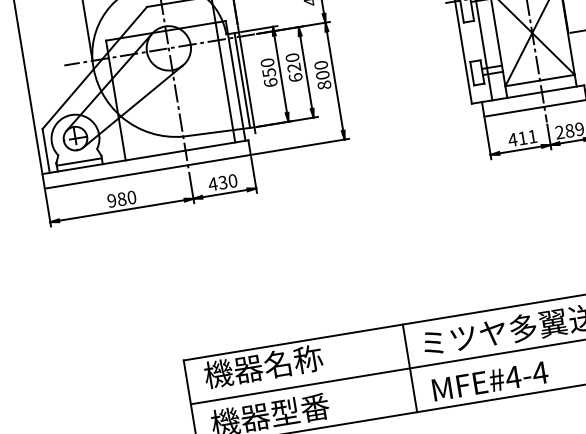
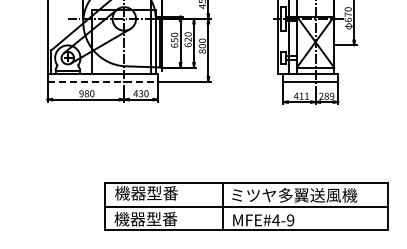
line: (149, 171) -> (103, 81), solid -> dashed
text: (293, 362) -> (162, 193), 機器名称 -> 機器型番
text: (540, 373) -> (290, 220), MFE#4-4 -> MFE#4-9

